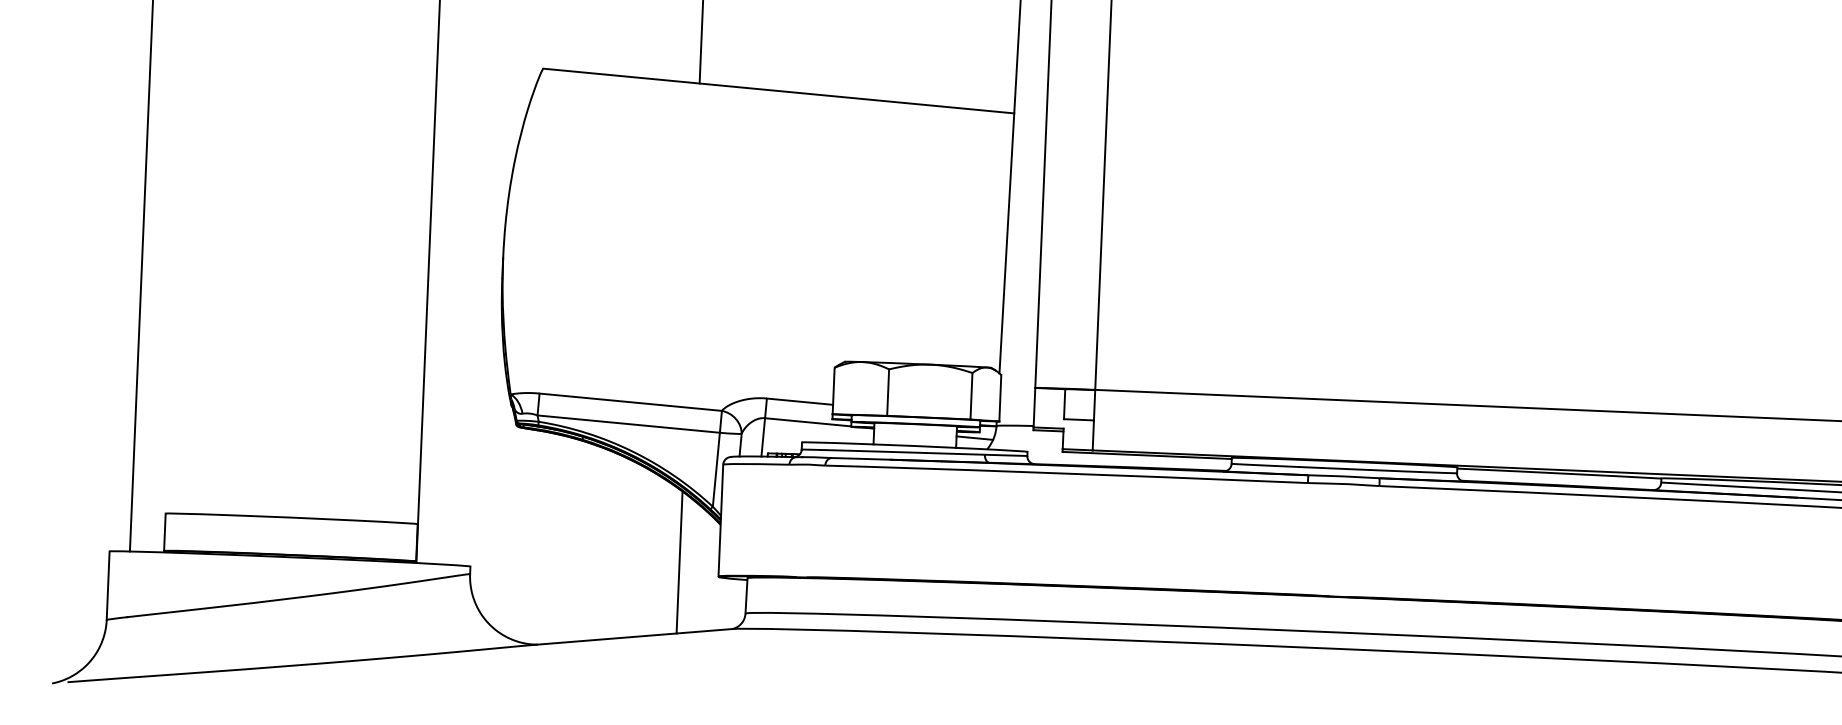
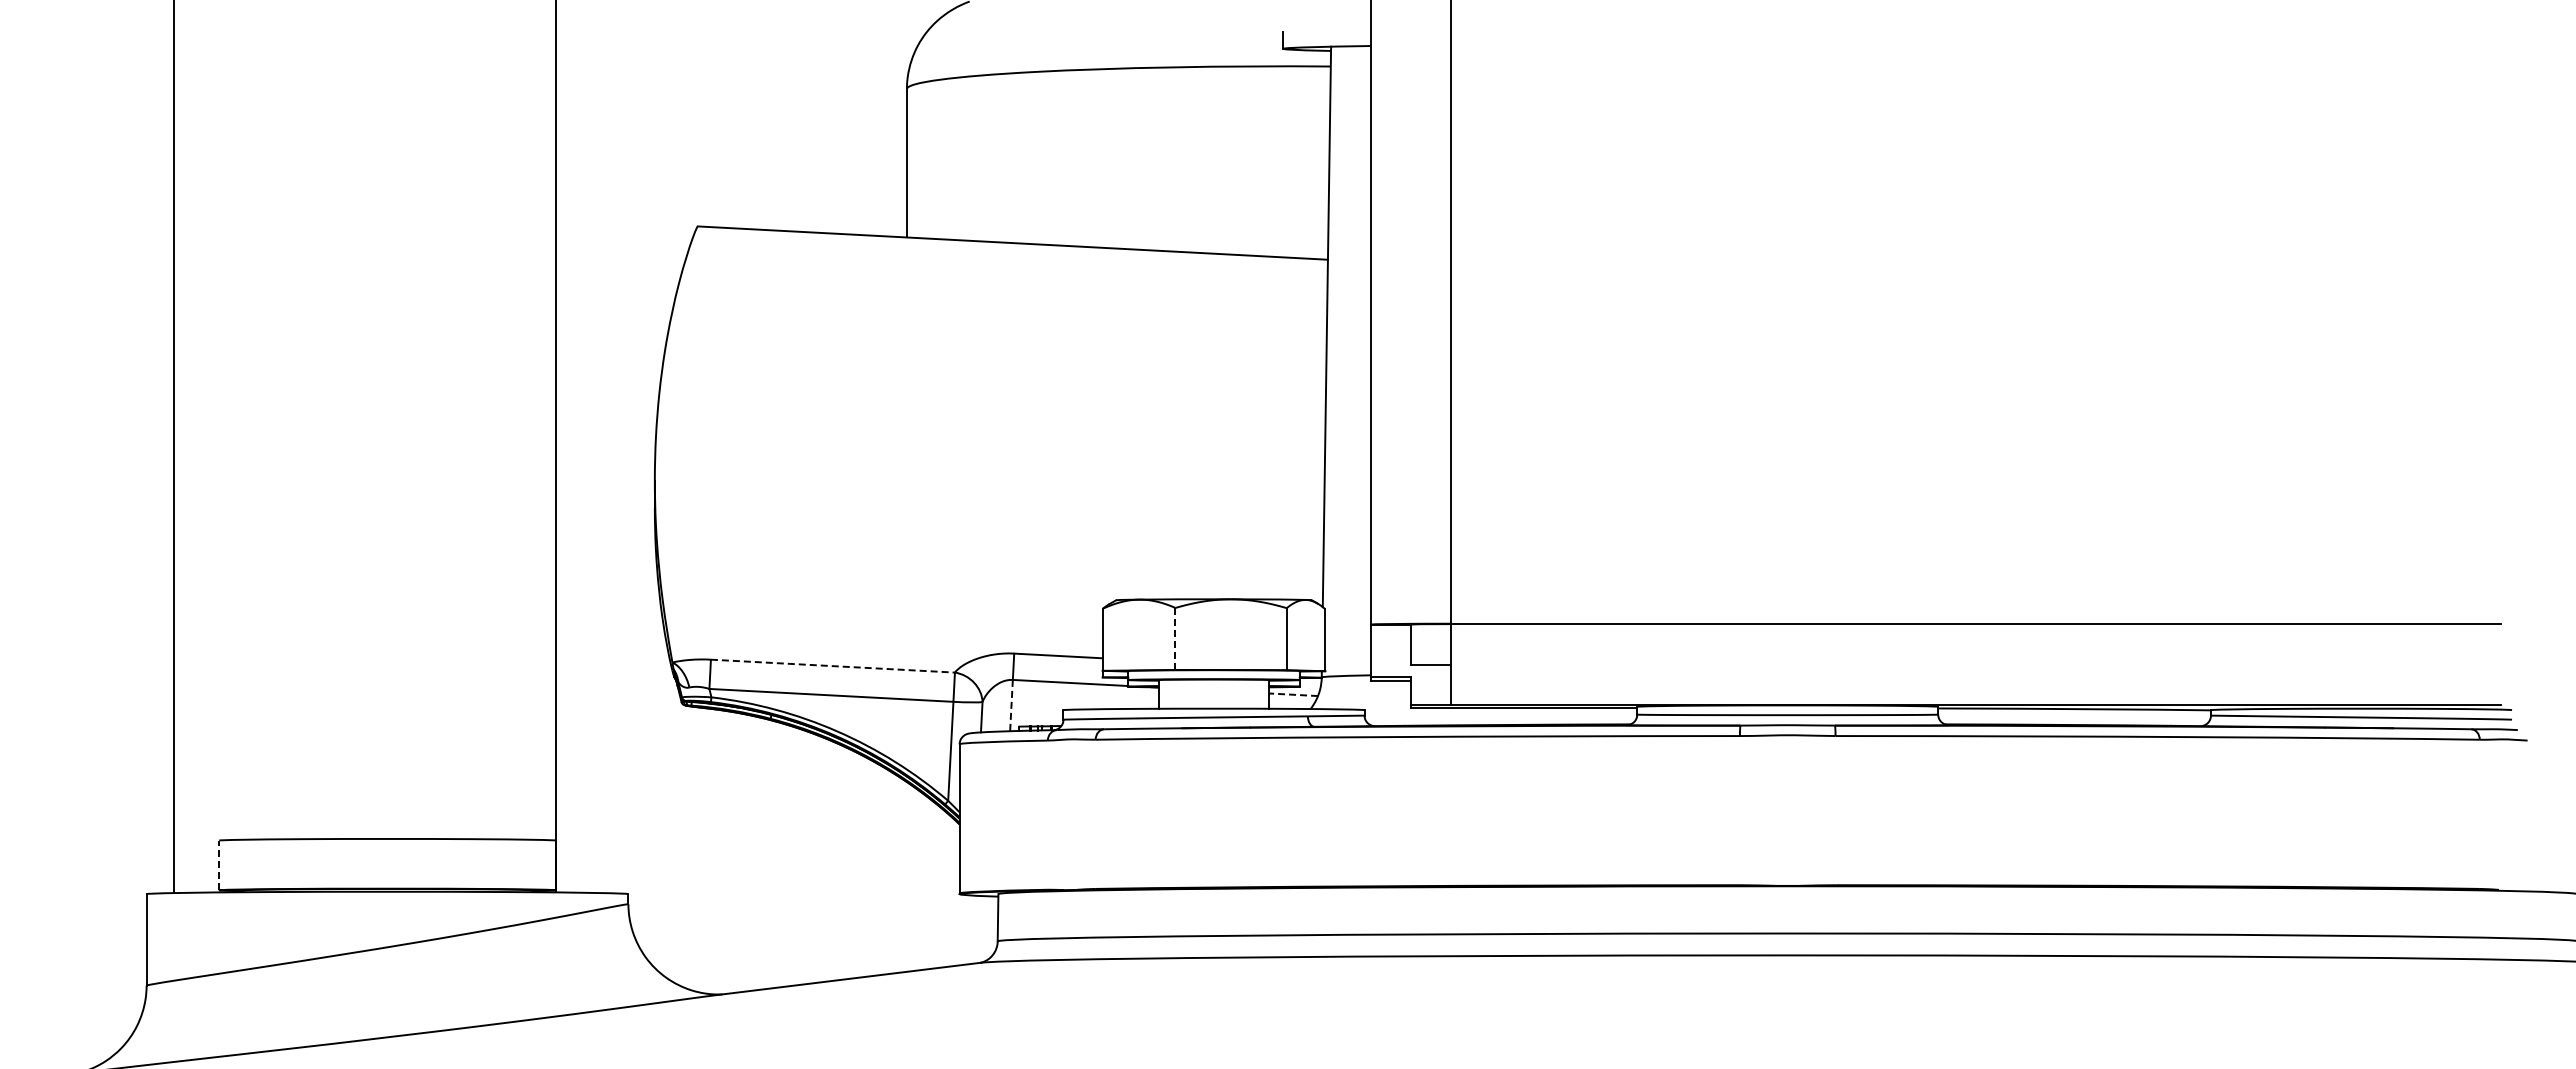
line: (888, 392) -> (1175, 638), solid -> dashed
line: (631, 402) -> (833, 666), solid -> dashed
line: (763, 437) -> (1011, 705), solid -> dashed
line: (974, 437) -> (1293, 694), solid -> dashed
line: (165, 532) -> (219, 865), solid -> dashed
line: (679, 562) -> (906, 876), removed

